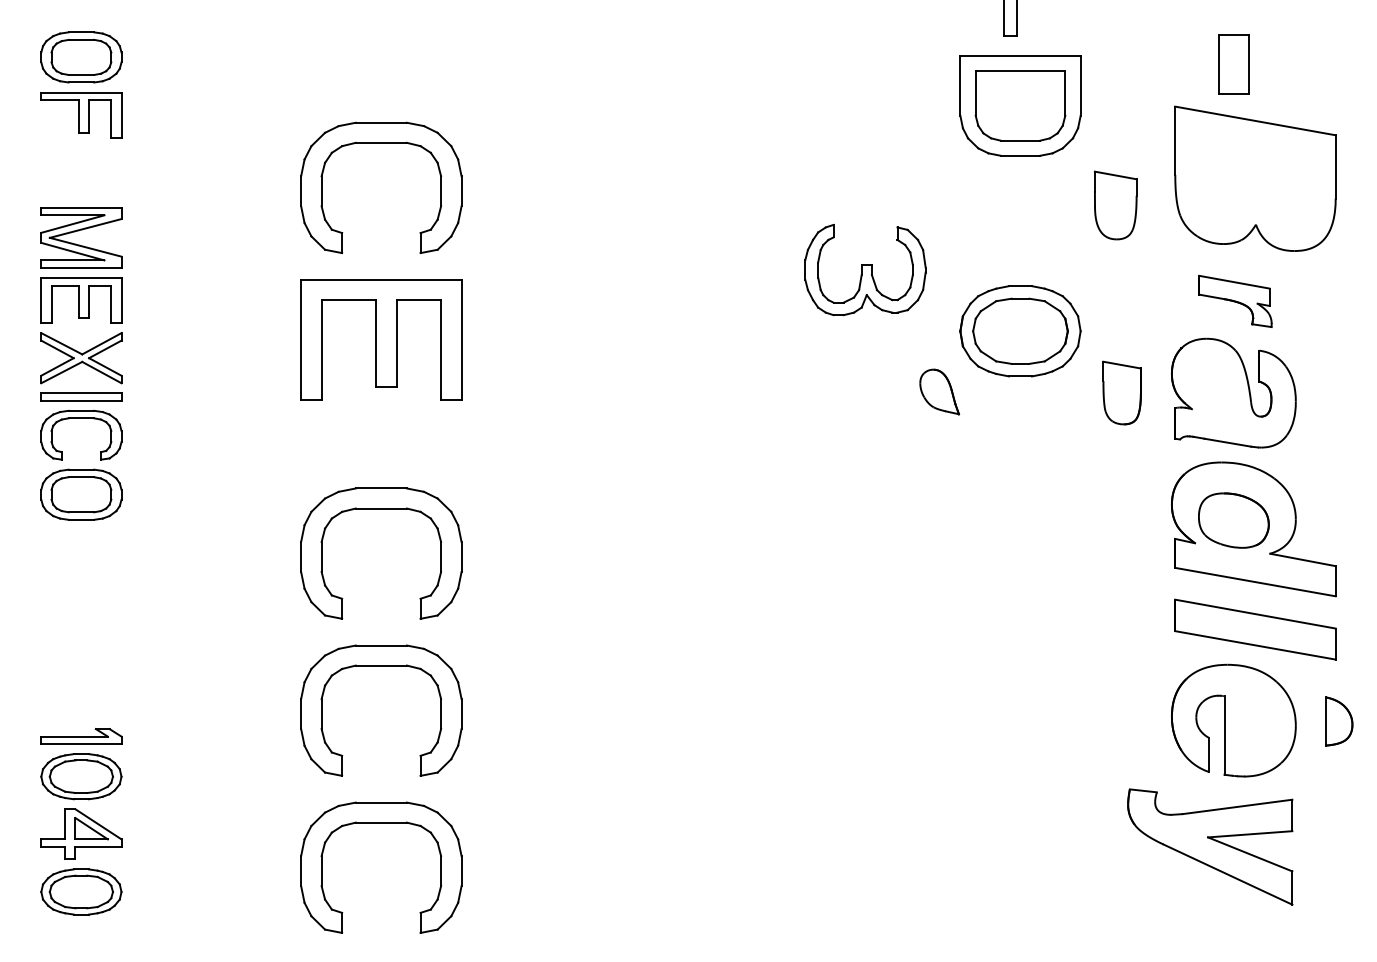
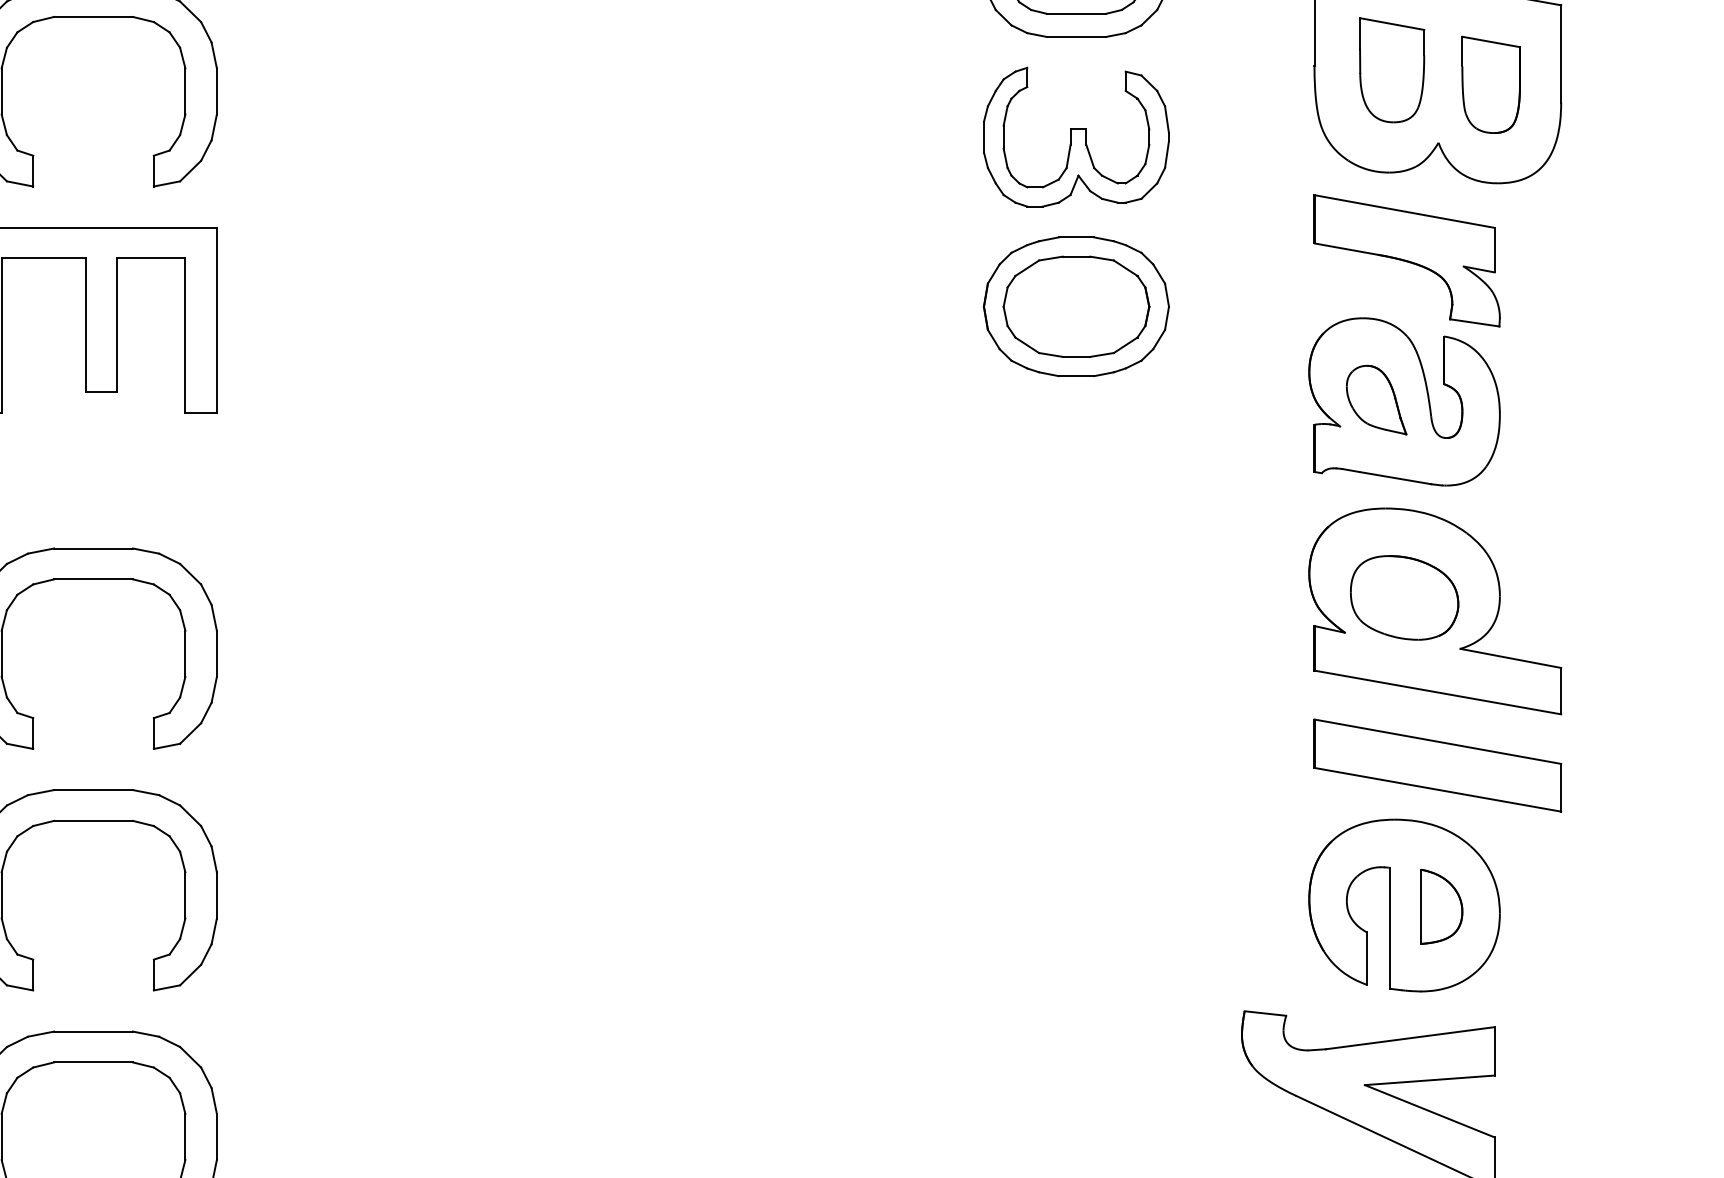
part: (1115, 205) -> (1391, 70), moved
part: (865, 270) -> (1076, 137), moved
part: (1235, 301) -> (1407, 260), size x1.67
part: (939, 391) -> (1376, 399), moved
part: (1121, 392) -> (1490, 84), moved
part: (1339, 721) -> (1442, 906), moved

